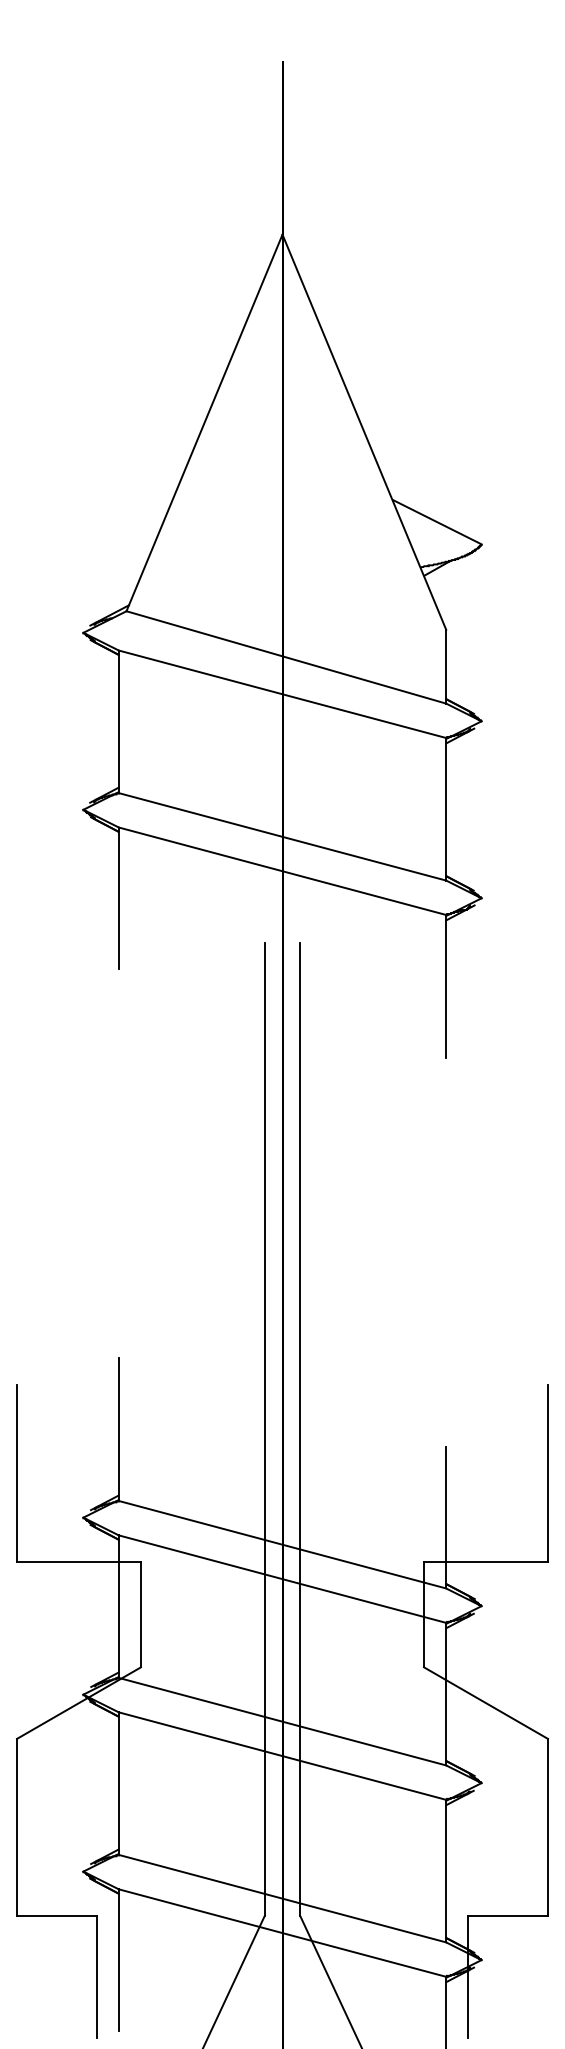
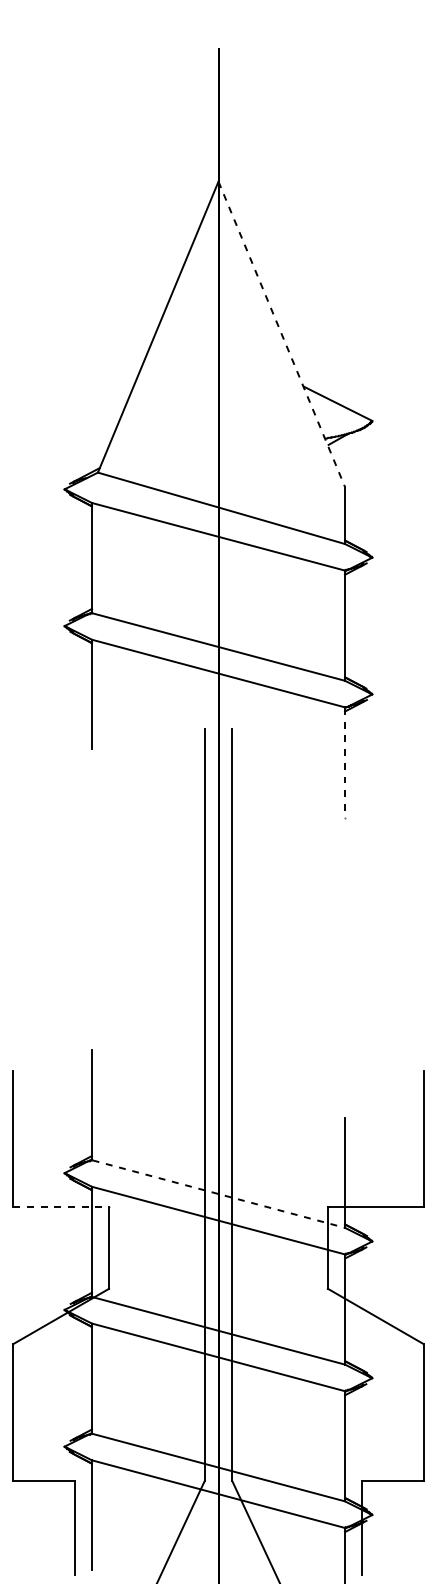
line: (364, 432) -> (281, 334), solid -> dashed
line: (446, 986) -> (345, 762), solid -> dashed
line: (282, 1544) -> (218, 1193), solid -> dashed
line: (78, 1561) -> (60, 1206), solid -> dashed

